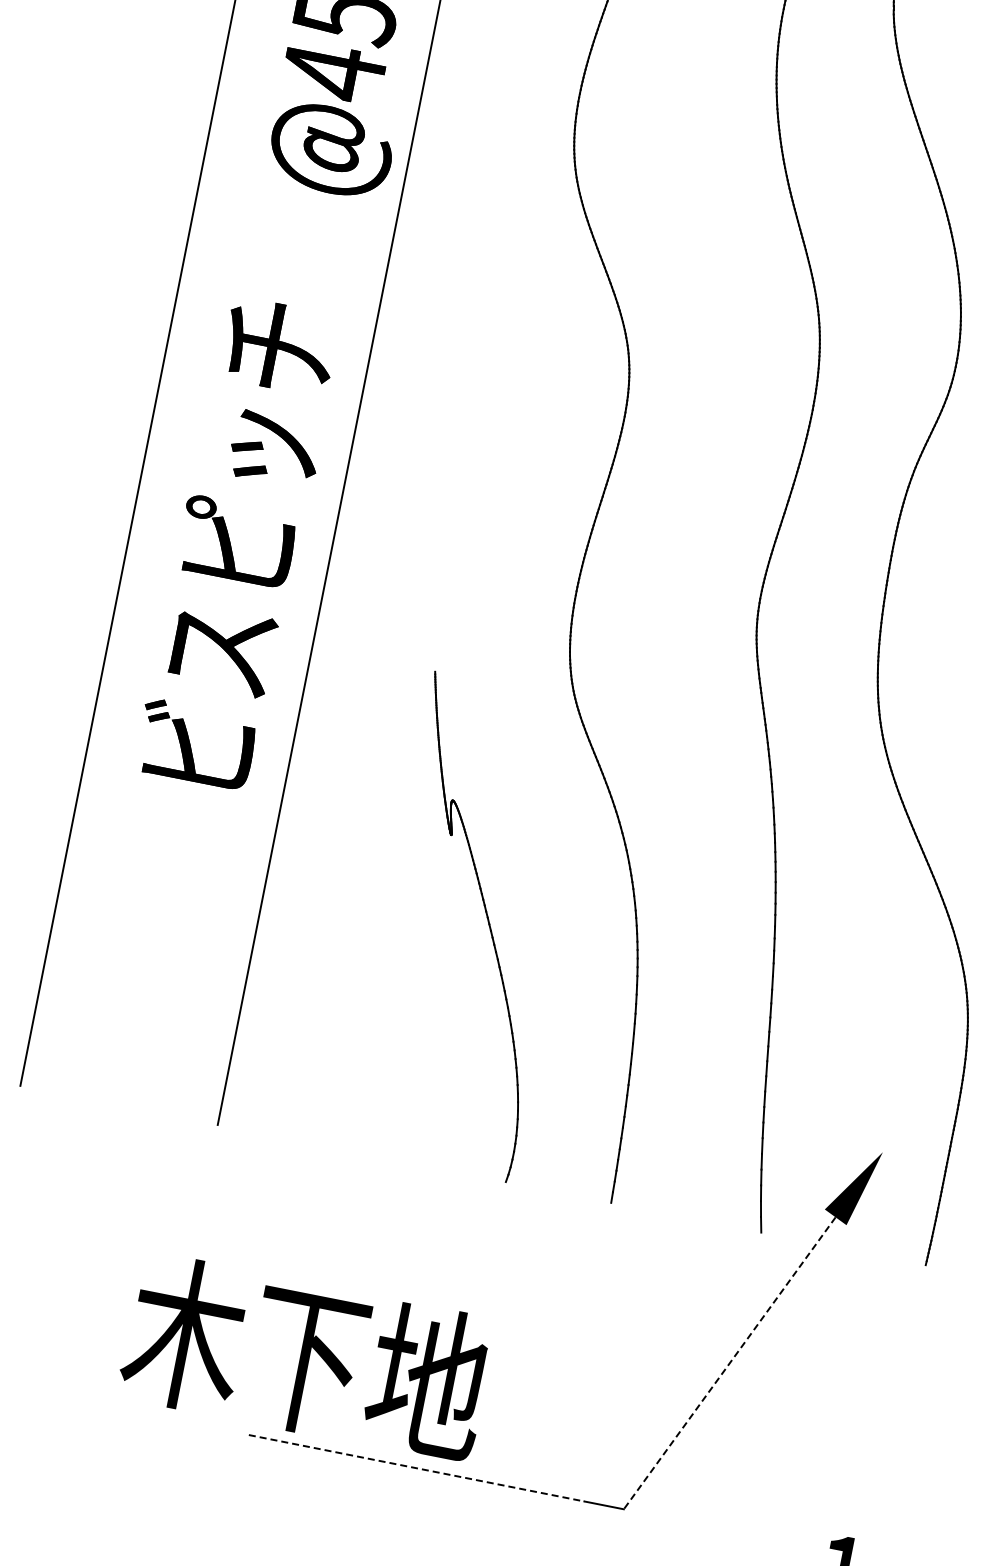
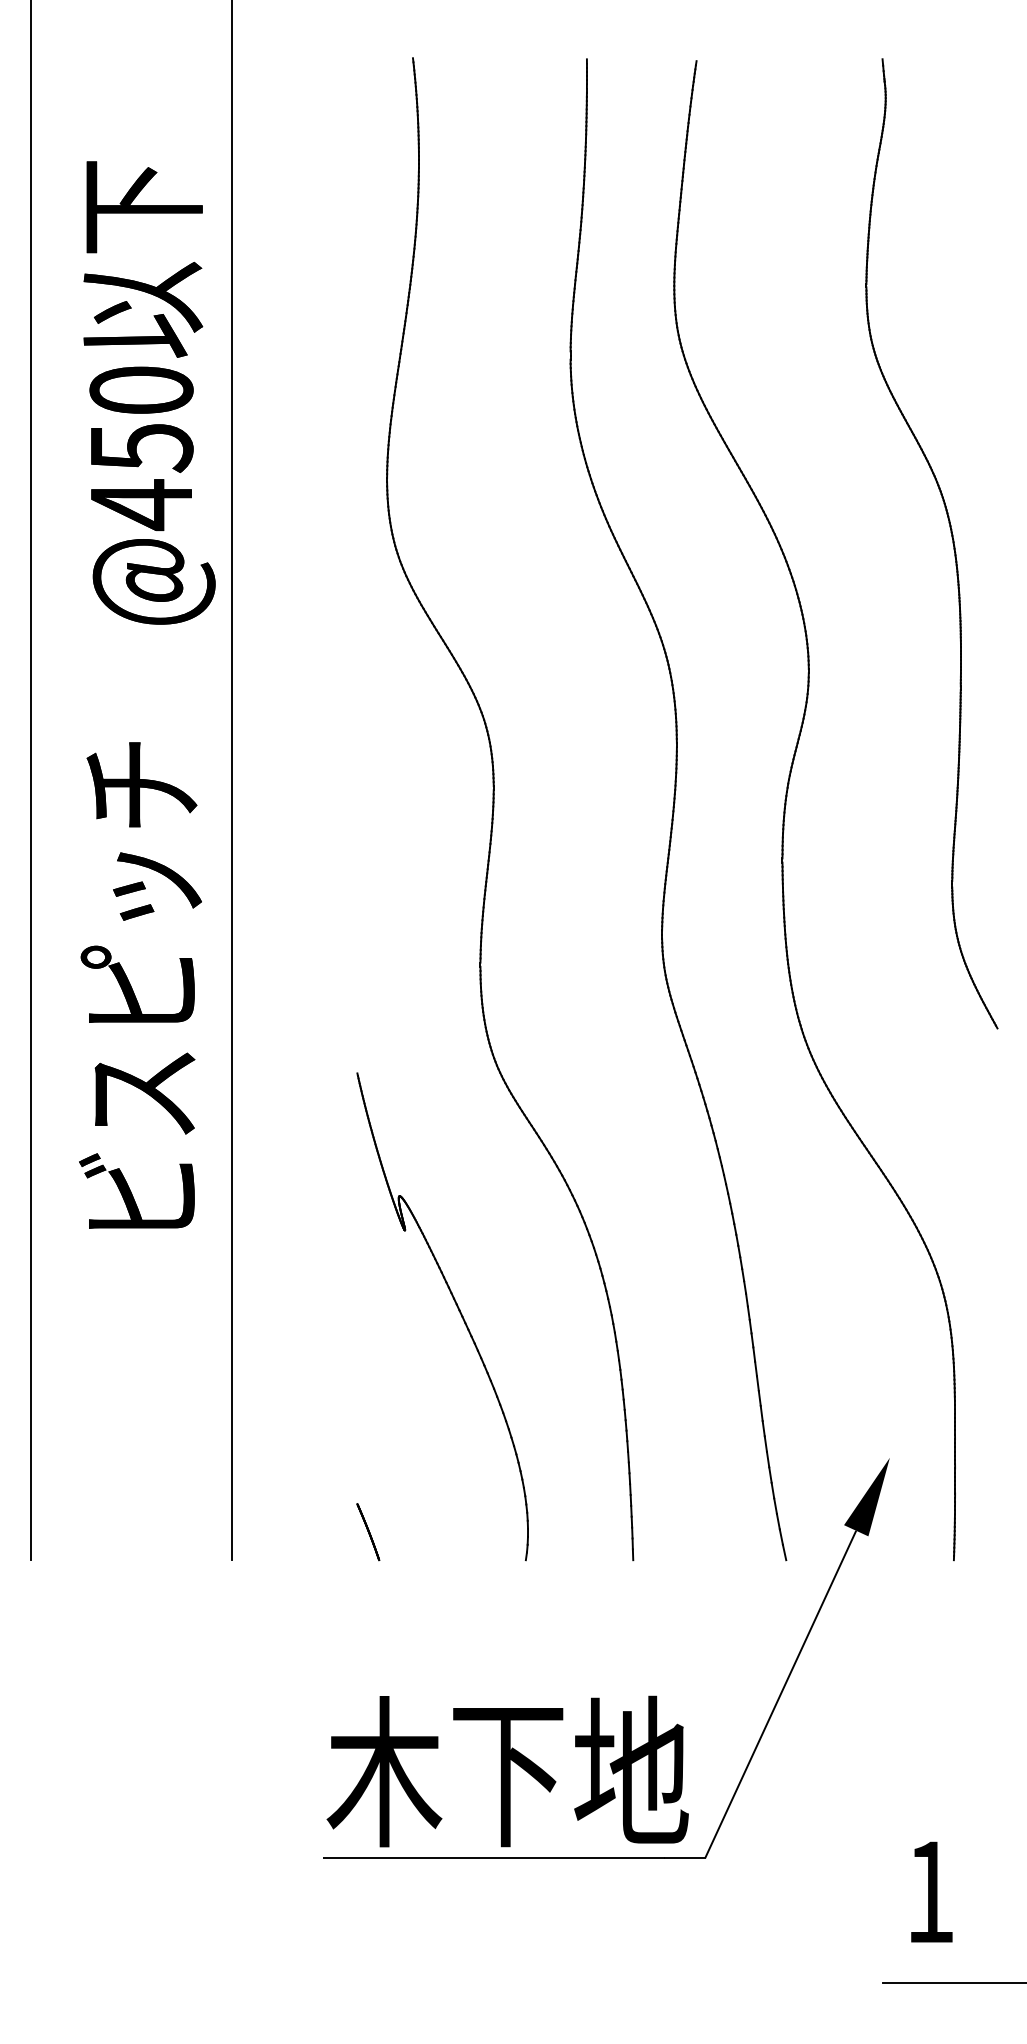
line: (356, 1124) -> (368, 1532), added
text: (306, 1357) -> (507, 1771), moved
line: (729, 1363) -> (780, 1694), dashed -> solid
line: (417, 1468) -> (494, 1858), dashed -> solid

